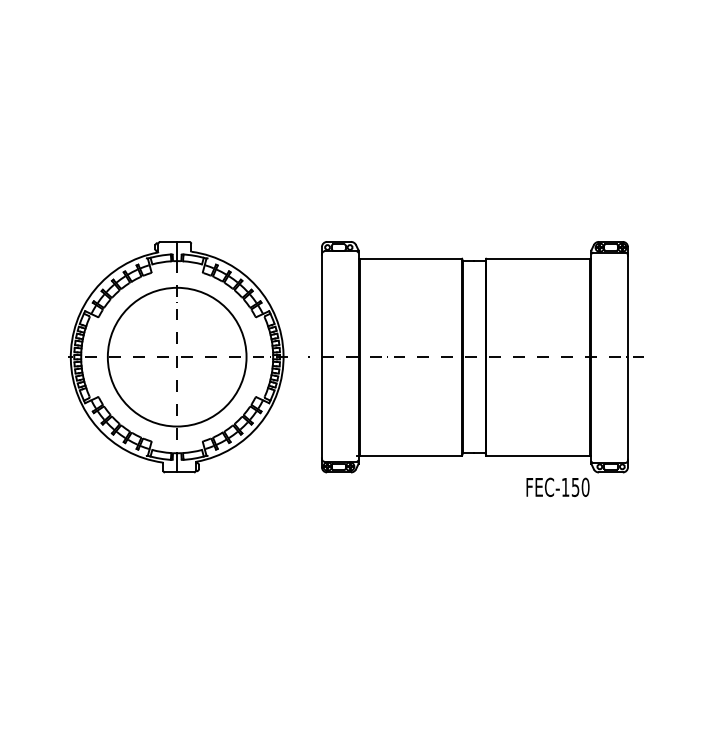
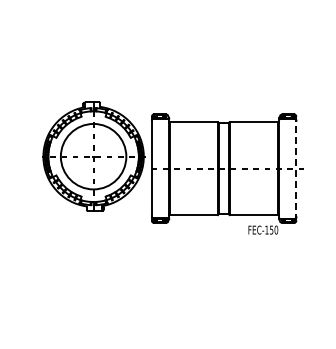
part: (176, 356) -> (93, 156), moved
line: (628, 356) -> (296, 168), solid -> dashed

